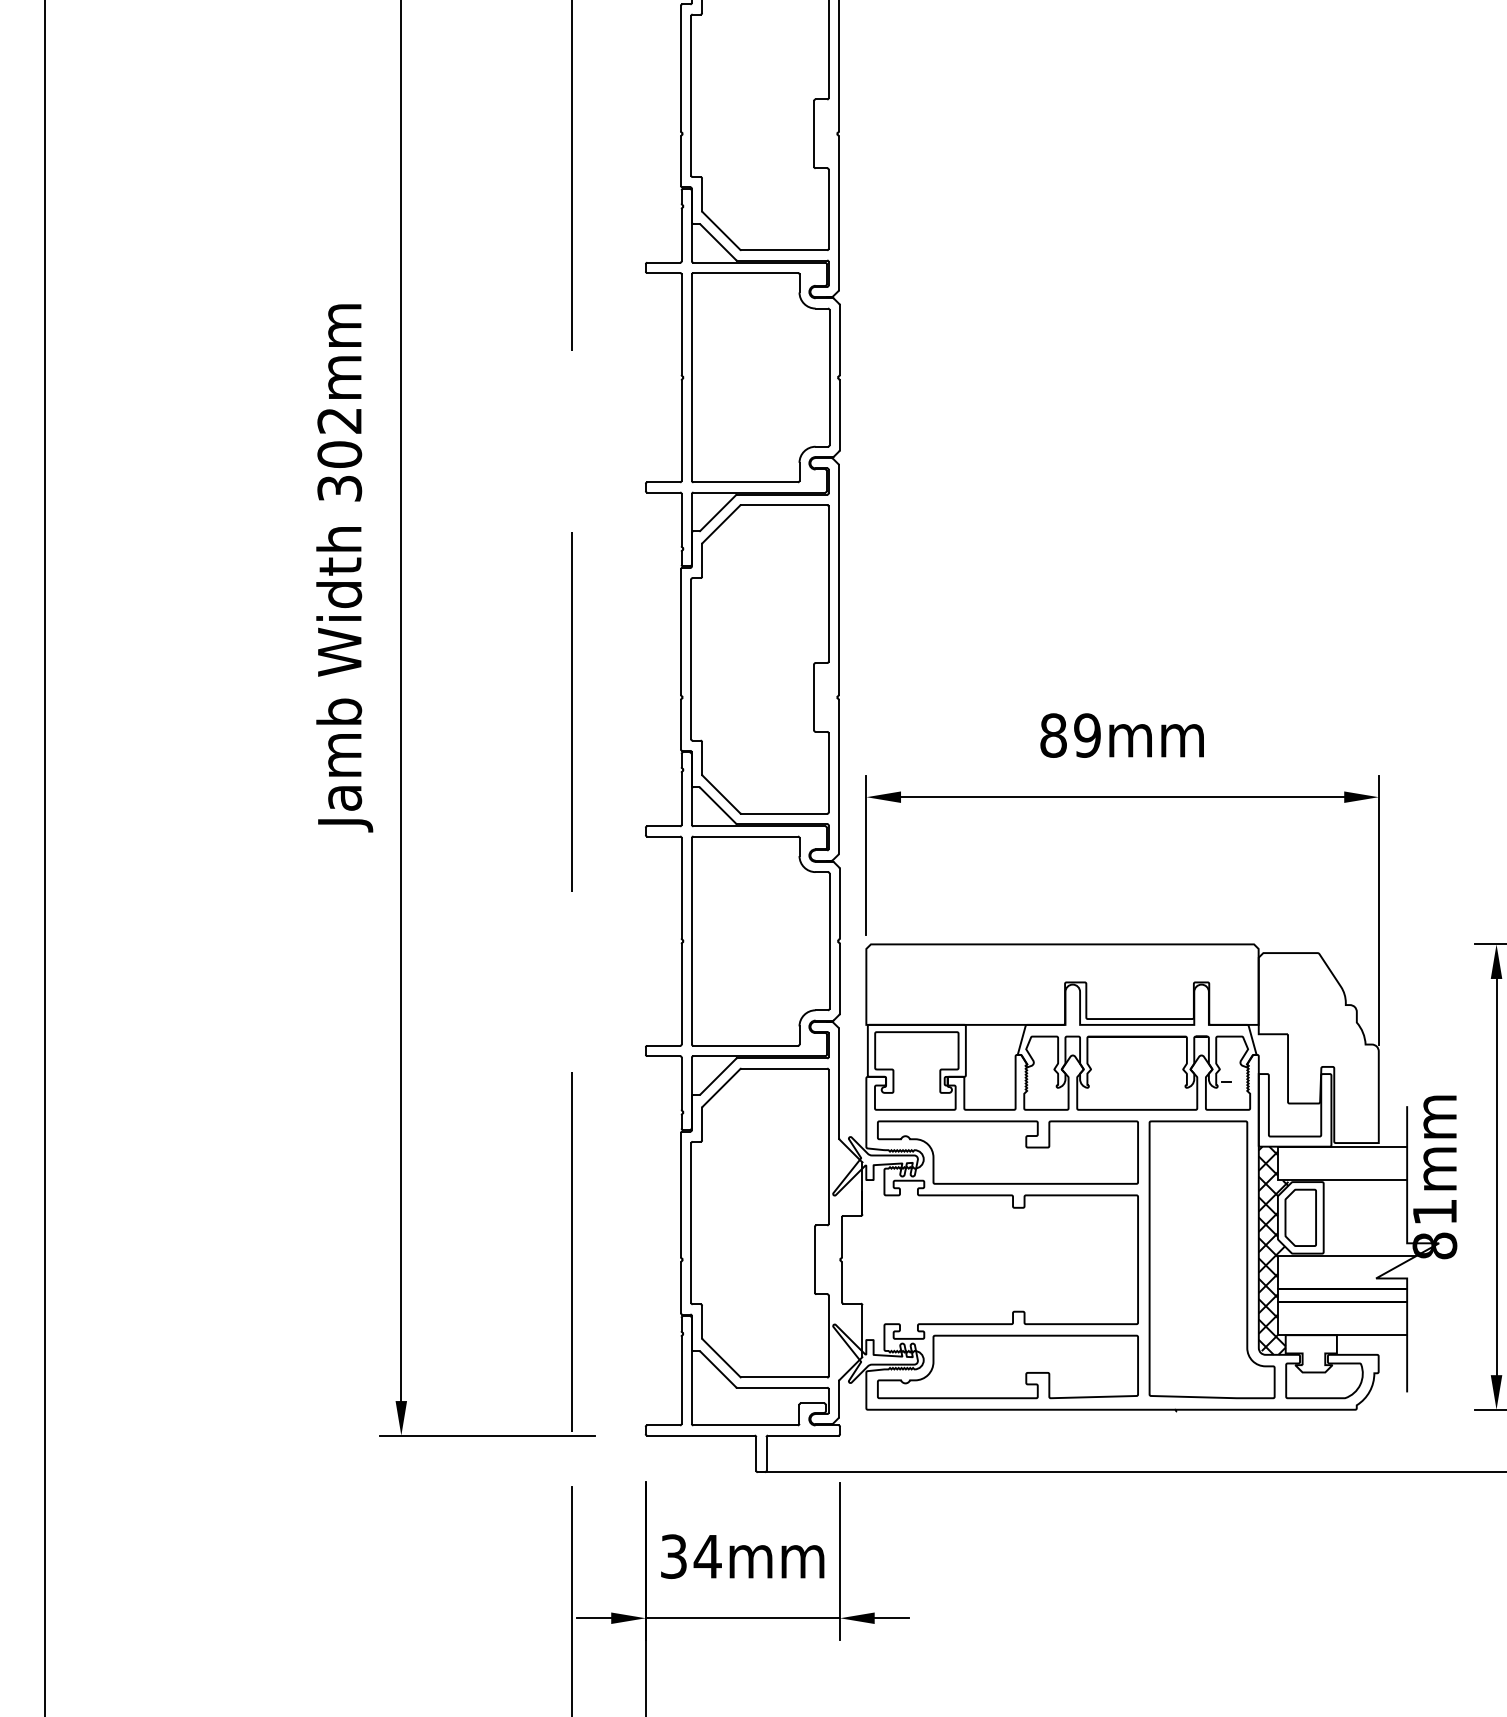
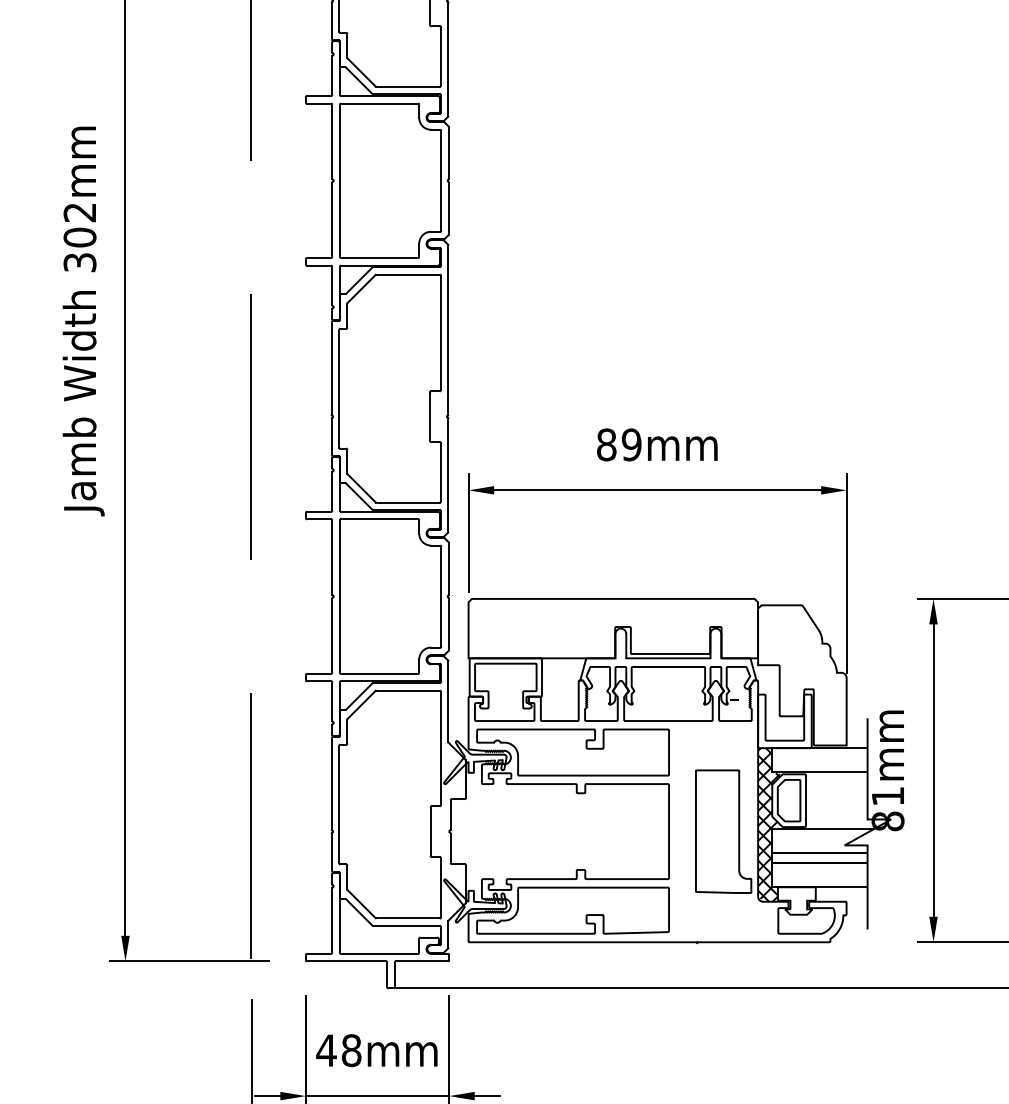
part: (1211, 1259) -> (723, 831), size x0.6
text: (690, 1556) -> (338, 1050), 34mm -> 48mm

